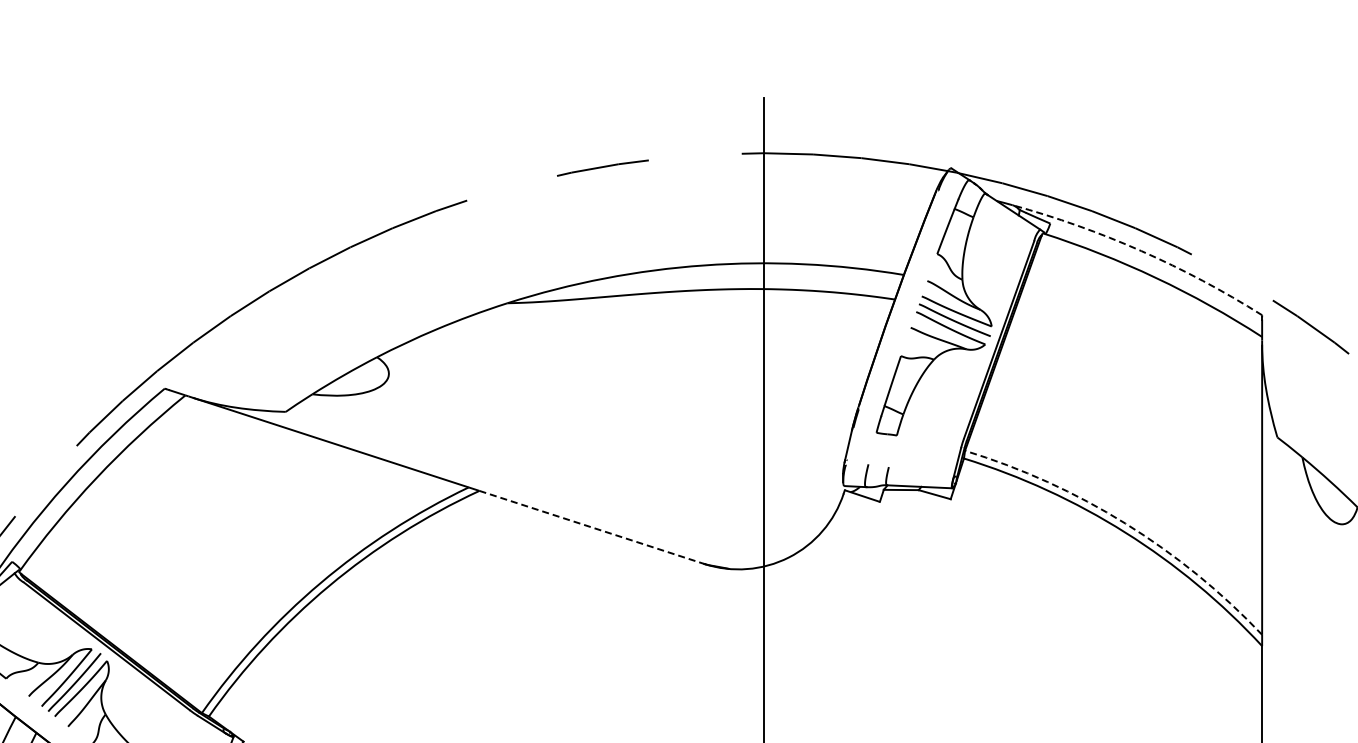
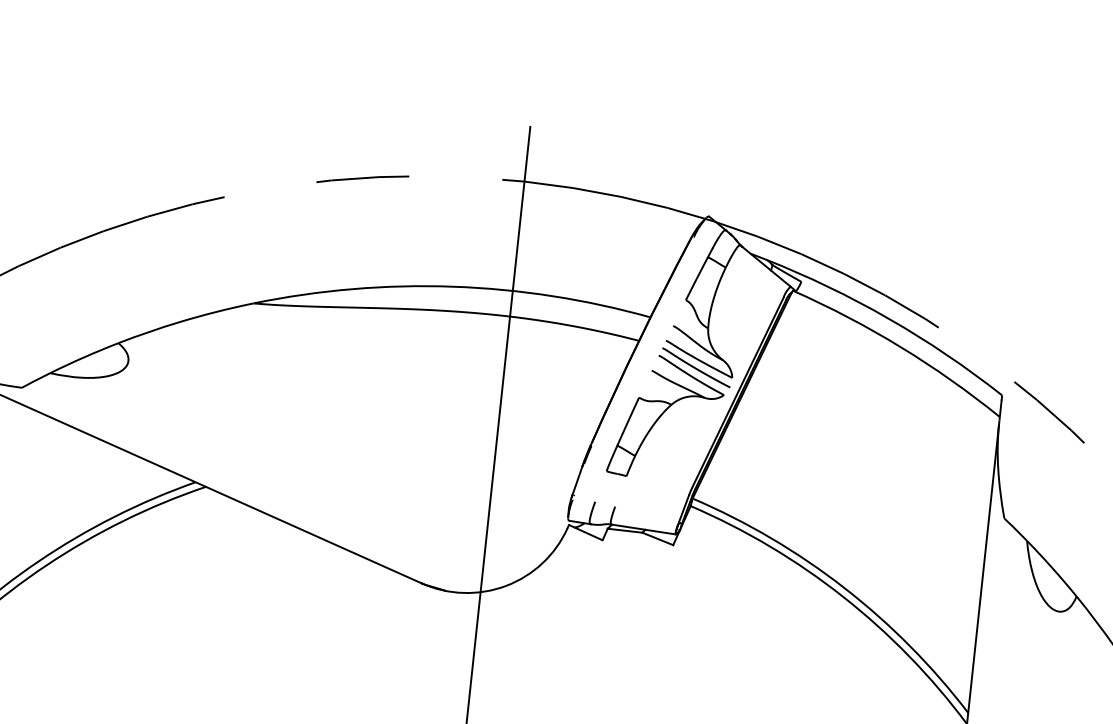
arc: (1141, 251) -> (889, 319), dashed -> solid
arc: (1125, 523) -> (844, 587), dashed -> solid
line: (592, 527) -> (314, 535), dashed -> solid

